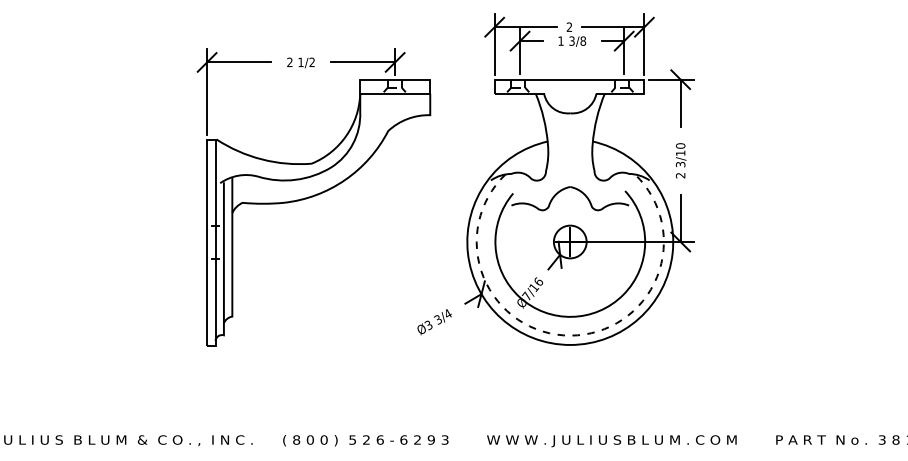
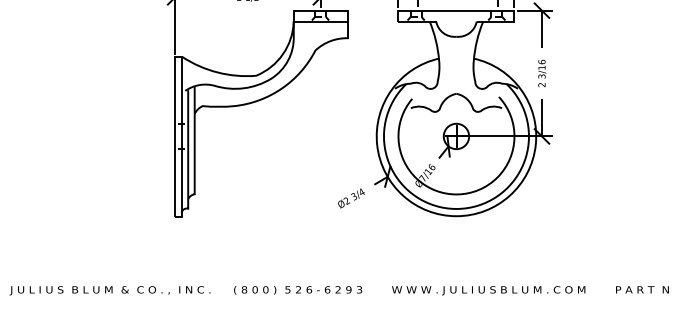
text: (680, 145) -> (541, 61), 3/10 -> 3/16
text: (428, 324) -> (346, 200), Ø3 -> Ø2
arc: (570, 335) -> (456, 208), dashed -> solid

